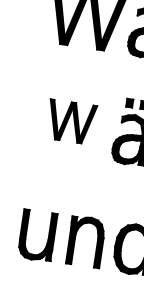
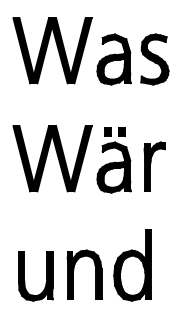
part: (71, 121) -> (52, 158), size x1.67

